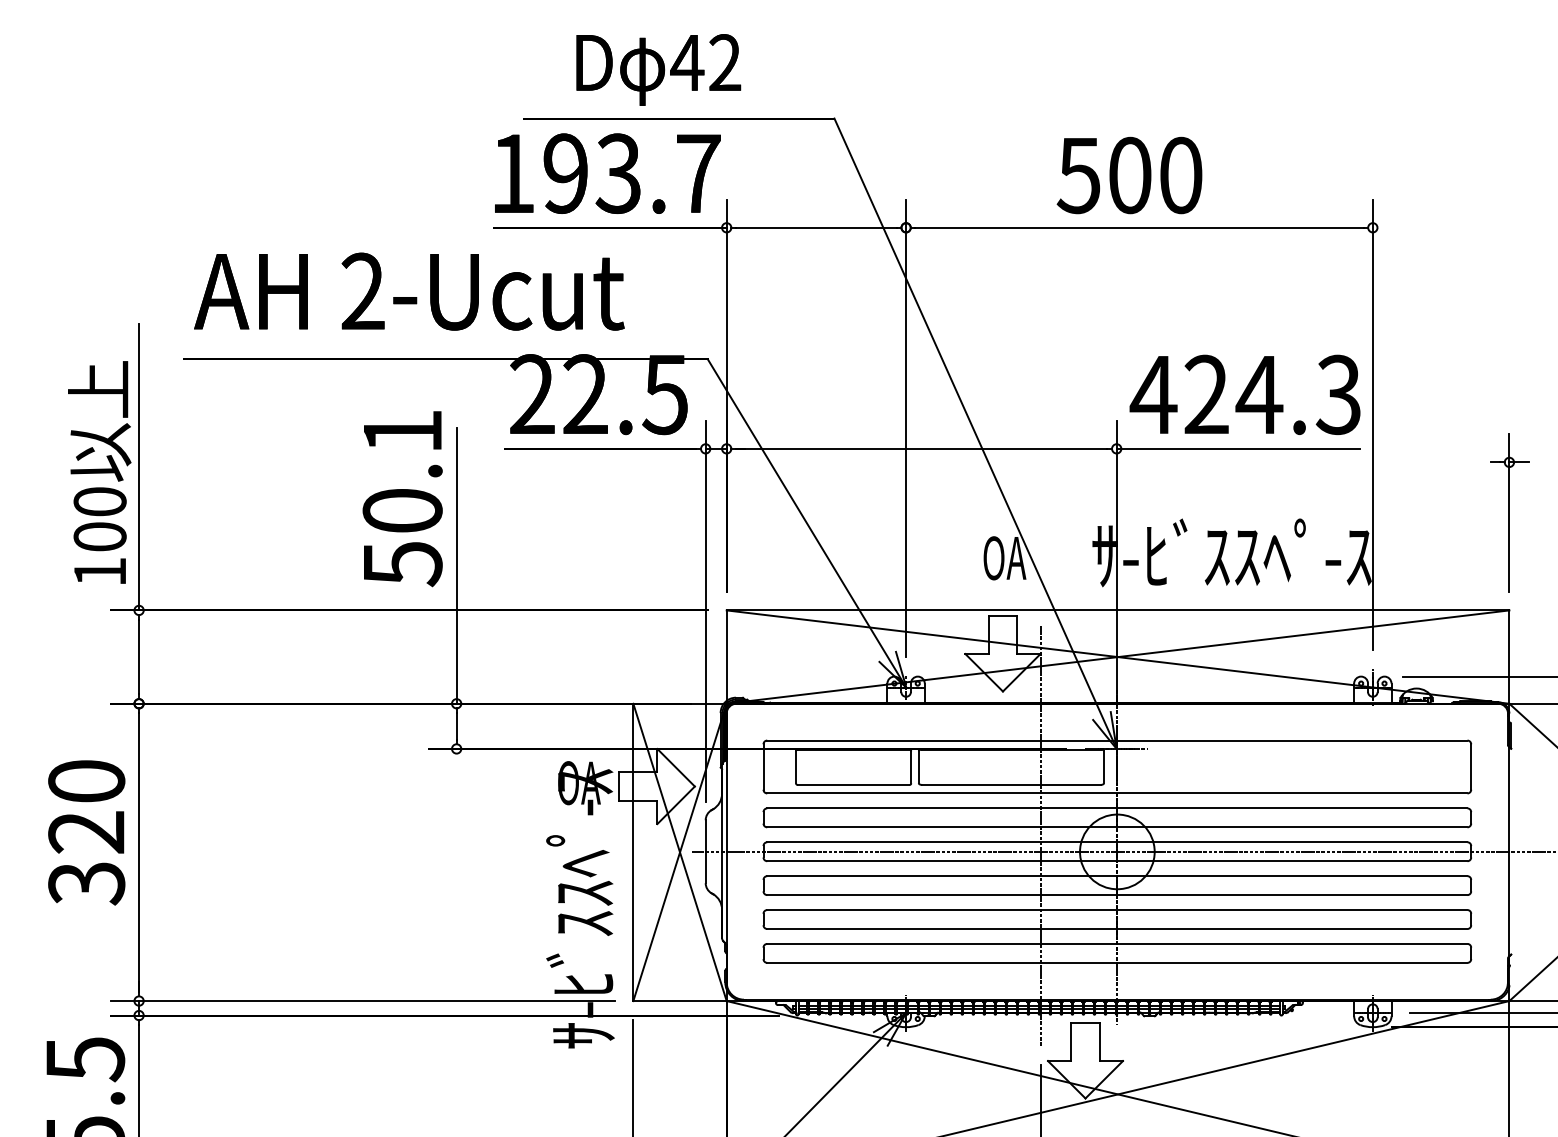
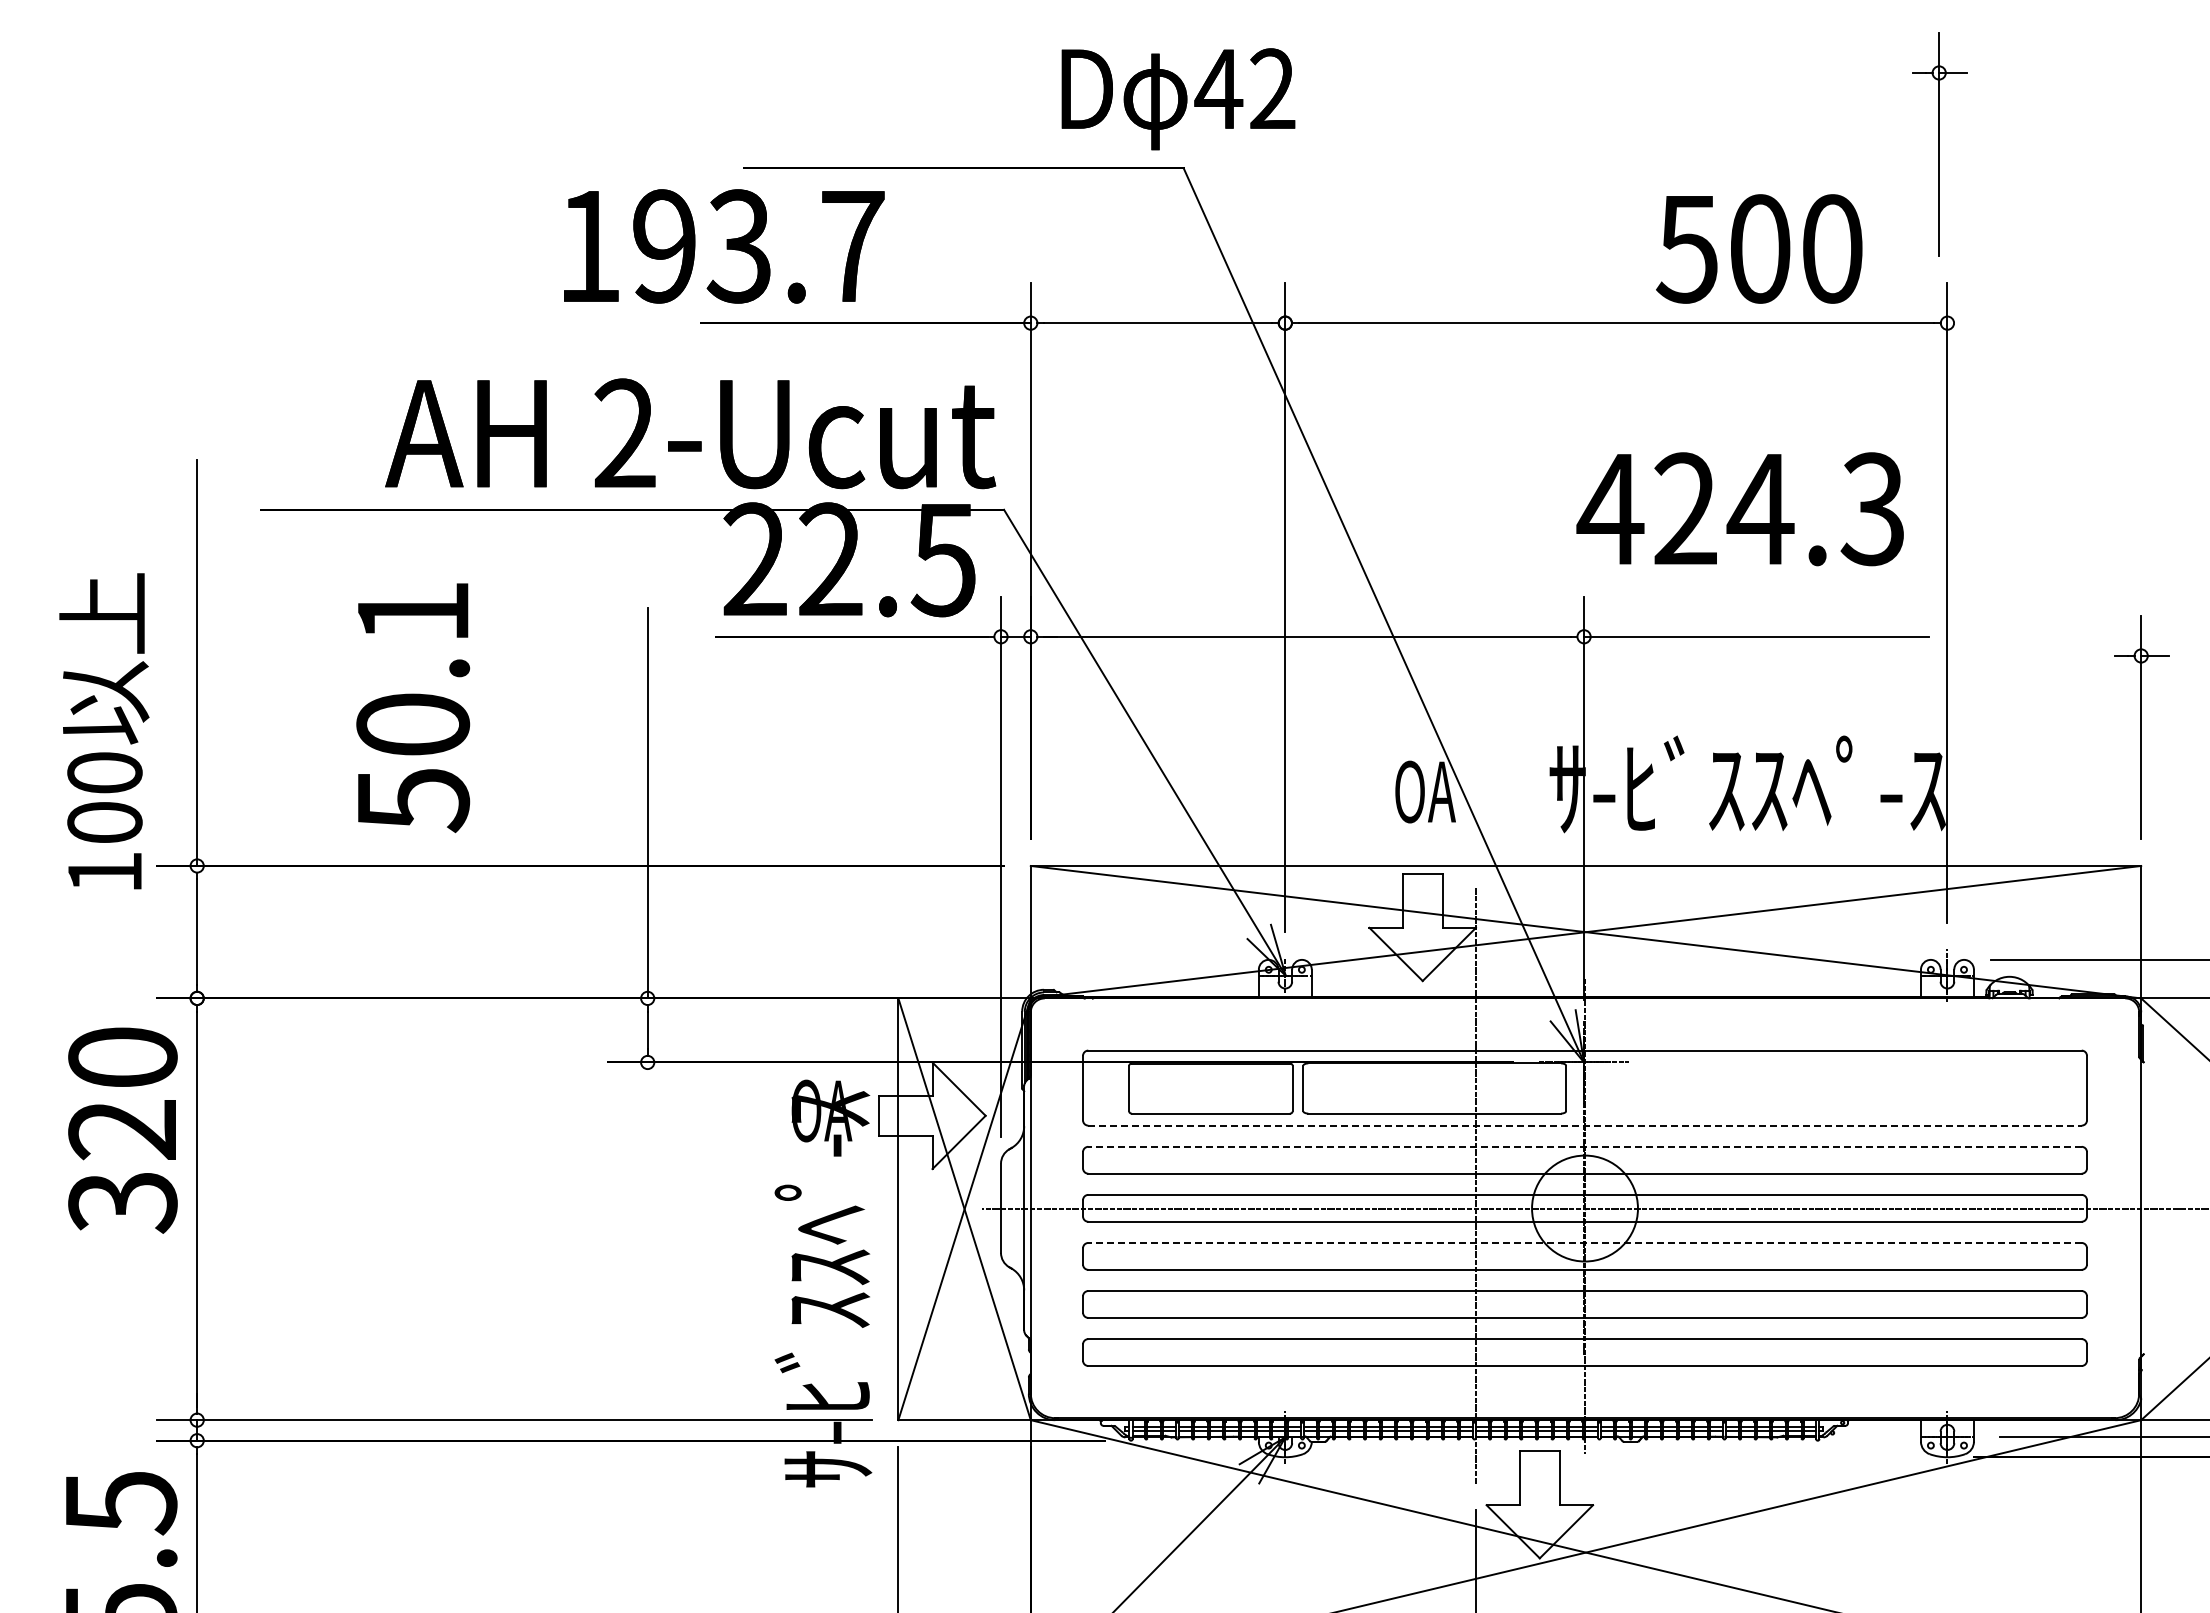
text: (658, 70) -> (1178, 99), moved
part: (1367, 101) -> (1939, 144), added
text: (608, 173) -> (724, 246), moved
text: (1129, 175) -> (1759, 248), moved
text: (409, 291) -> (690, 433), moved
text: (1244, 395) -> (1739, 509), moved
text: (99, 472) -> (104, 731), moved
text: (402, 499) -> (413, 708), moved
line: (1117, 793) -> (1585, 1125), solid -> dashed
line: (1117, 808) -> (1585, 1146), solid -> dashed
text: (86, 832) -> (122, 1130), moved
line: (1117, 875) -> (1585, 1242), solid -> dashed

